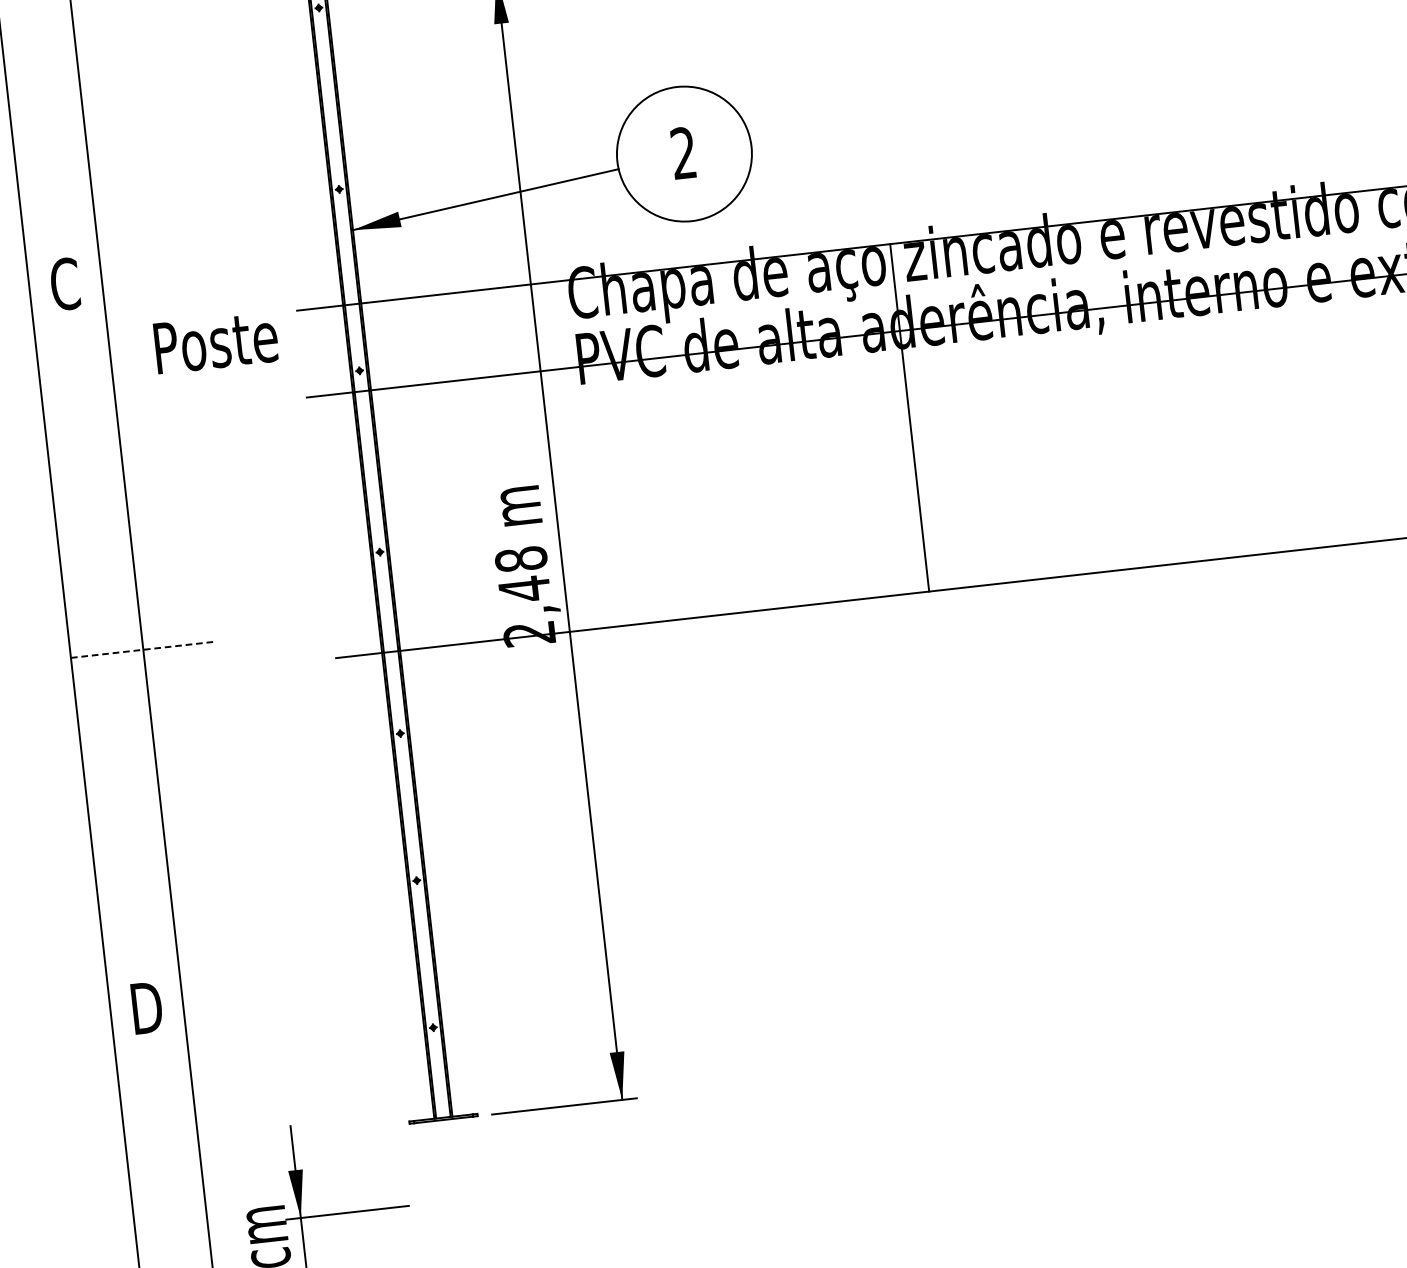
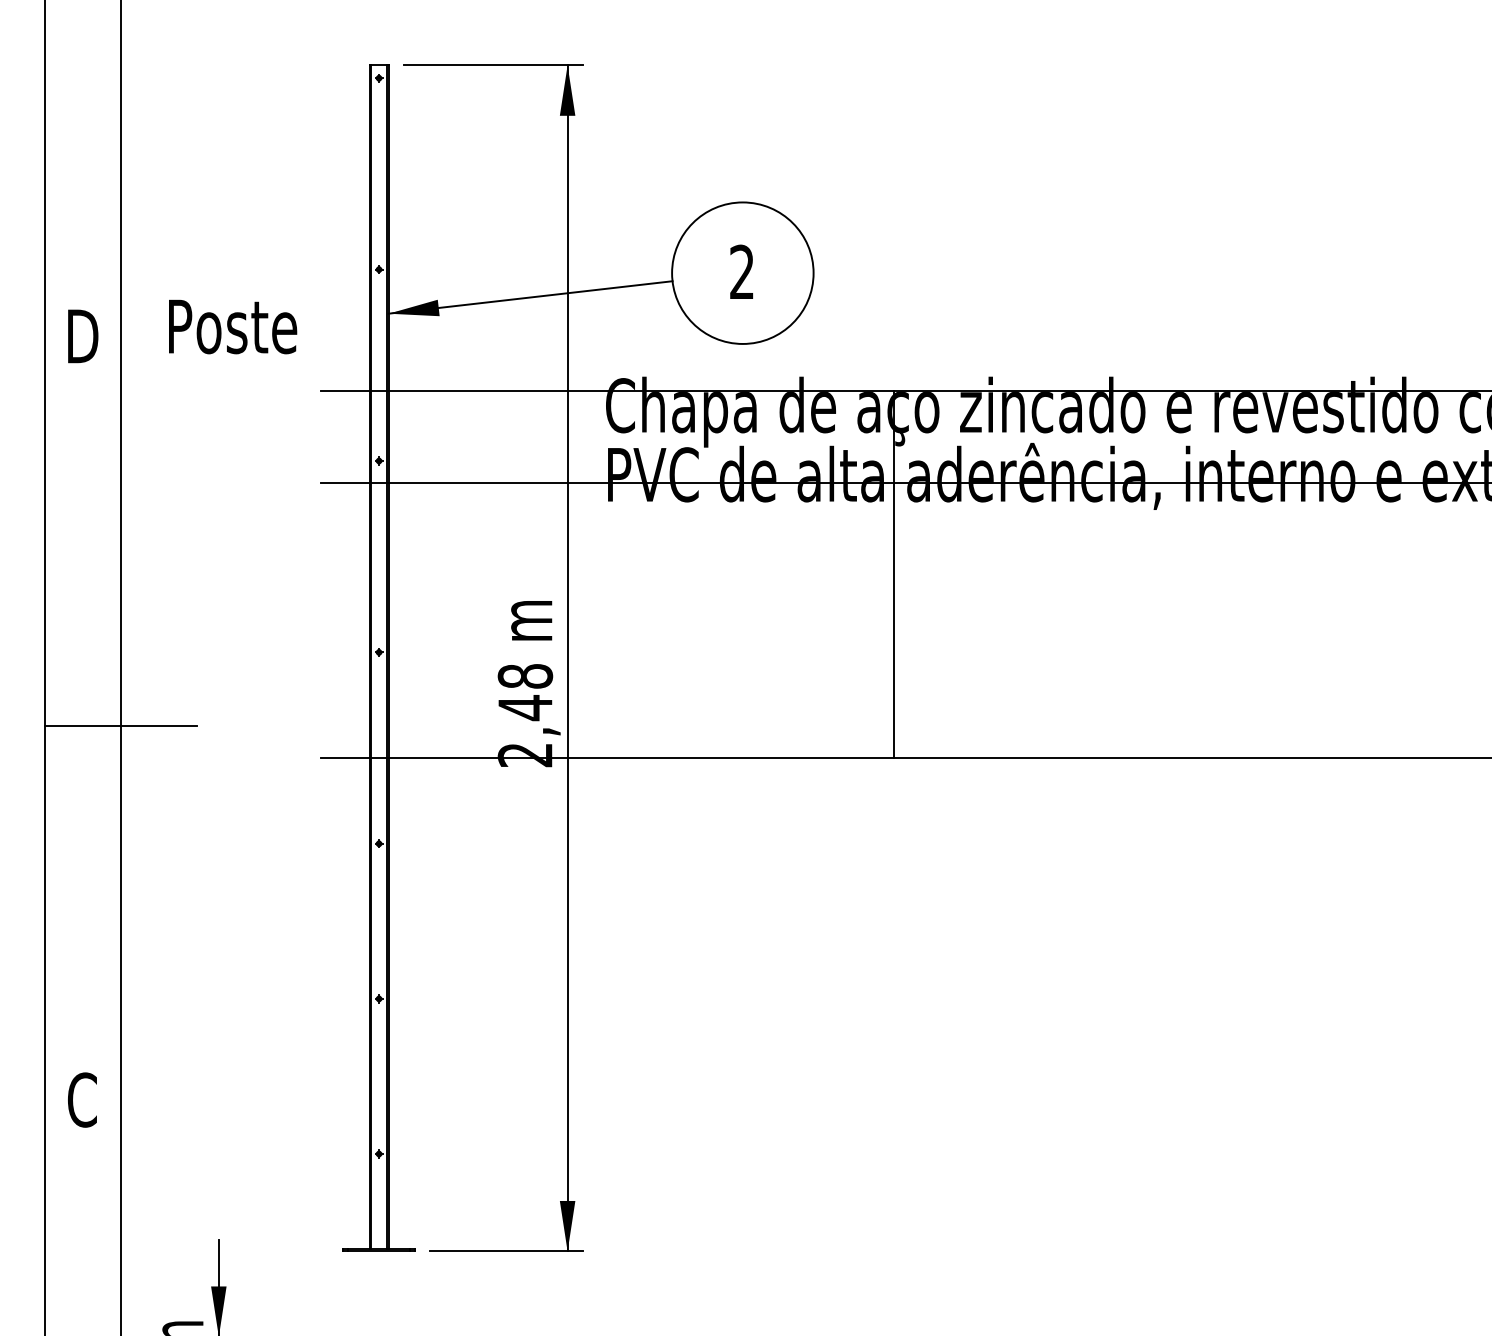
text: (65, 284) -> (82, 336), C -> D
text: (216, 342) -> (233, 326), moved
line: (909, 418) -> (893, 574), moved
line: (143, 649) -> (121, 726), dashed -> solid
text: (147, 1007) -> (83, 1099), D -> C

